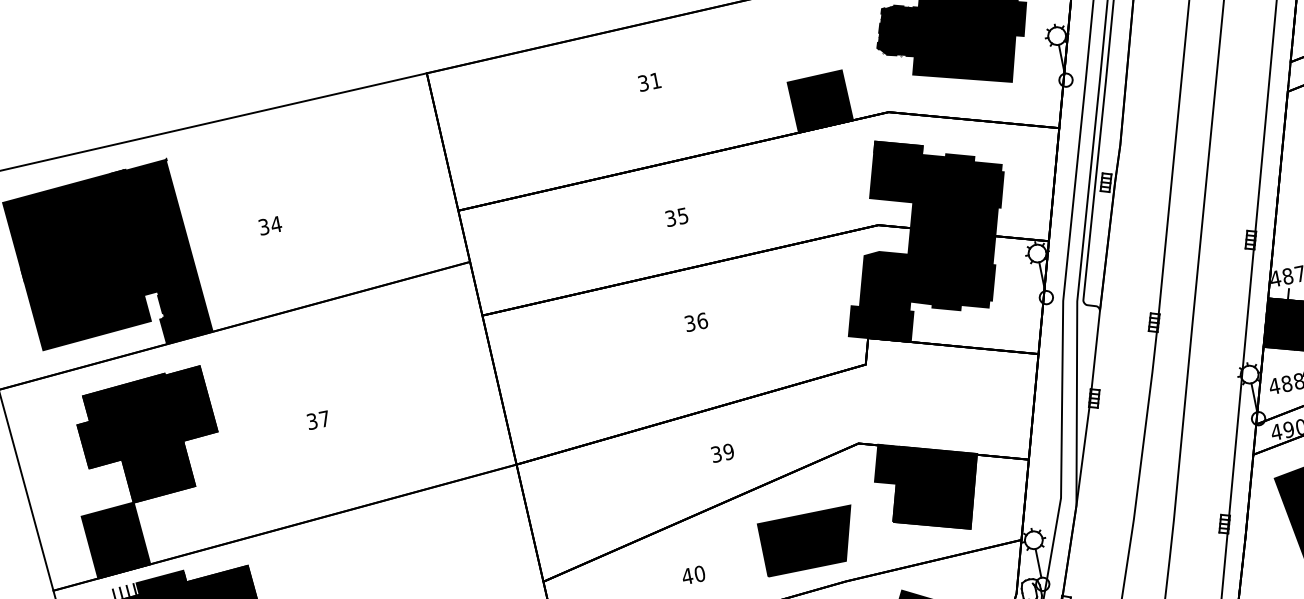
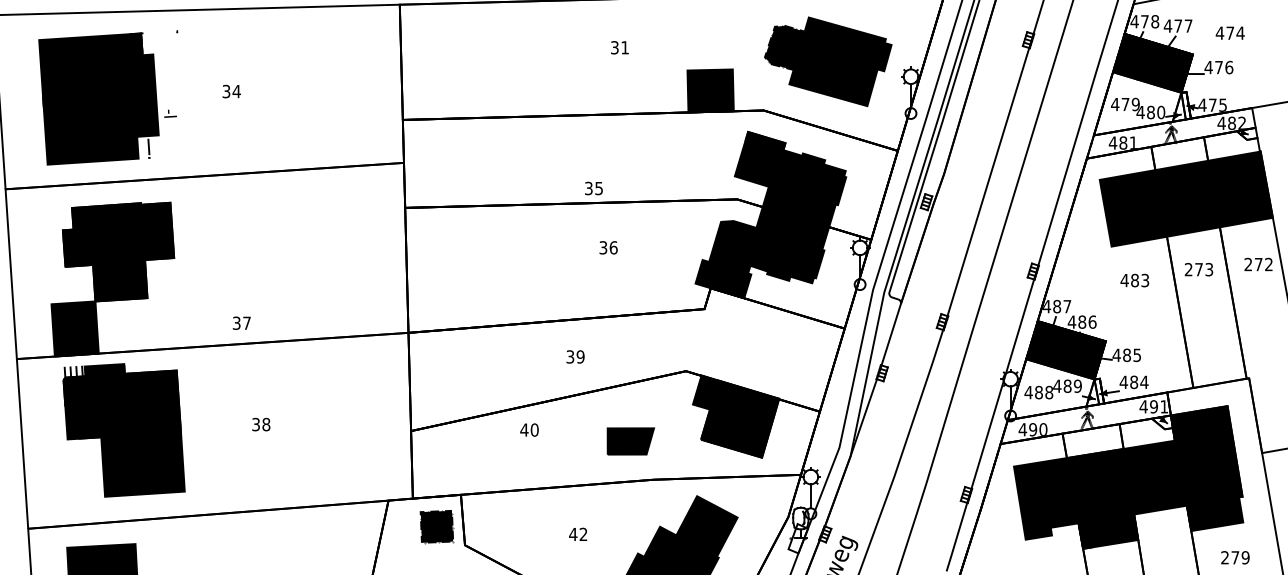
text: (649, 81) -> (619, 47), moved
text: (676, 217) -> (593, 188), moved
text: (270, 225) -> (231, 91), moved
fill: (169, 251) -> (164, 105), removed
text: (696, 321) -> (608, 247), moved
text: (317, 419) -> (241, 322), moved
part: (809, 541) -> (630, 441), size x0.6
text: (693, 574) -> (529, 429), moved

